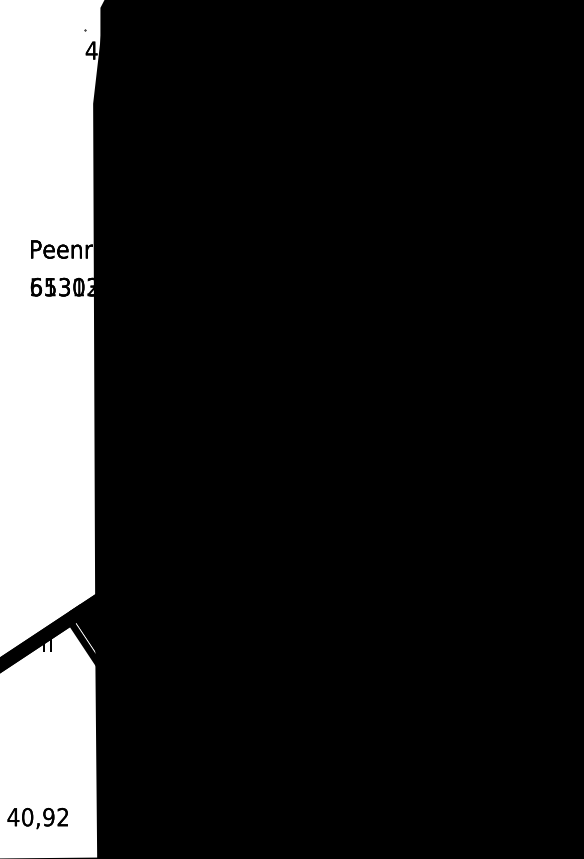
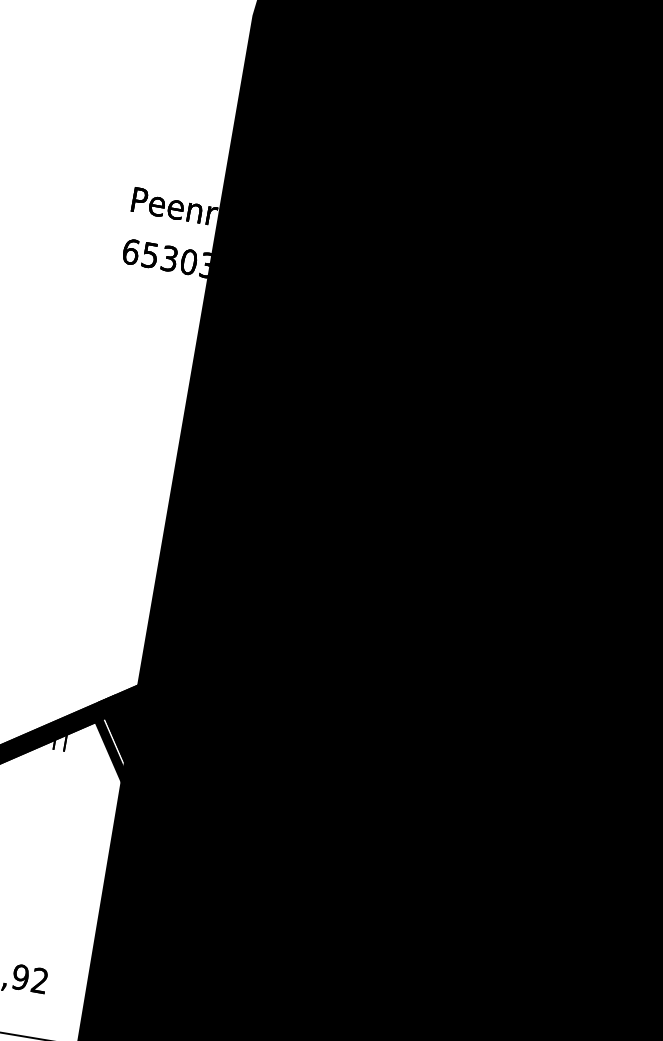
text: (62, 287) -> (166, 258), 51312:002:0199 -> 65303:002:0199

